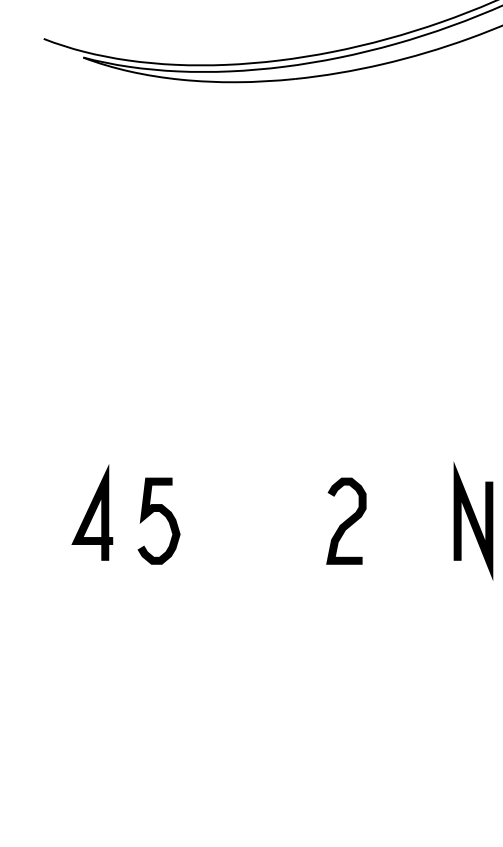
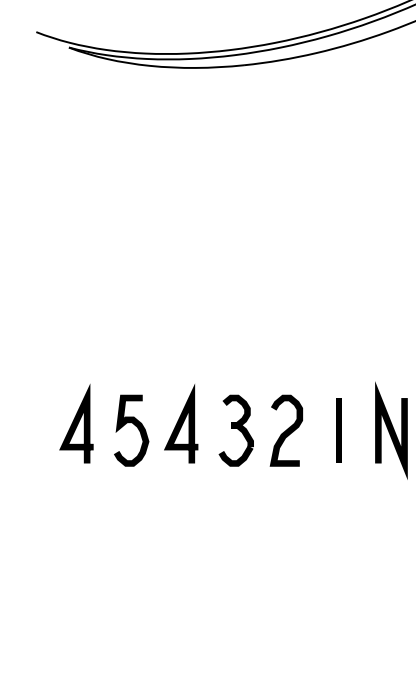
line: (219, 512) -> (181, 423), added
part: (284, 520) -> (235, 430), added
line: (409, 520) -> (338, 430), added

